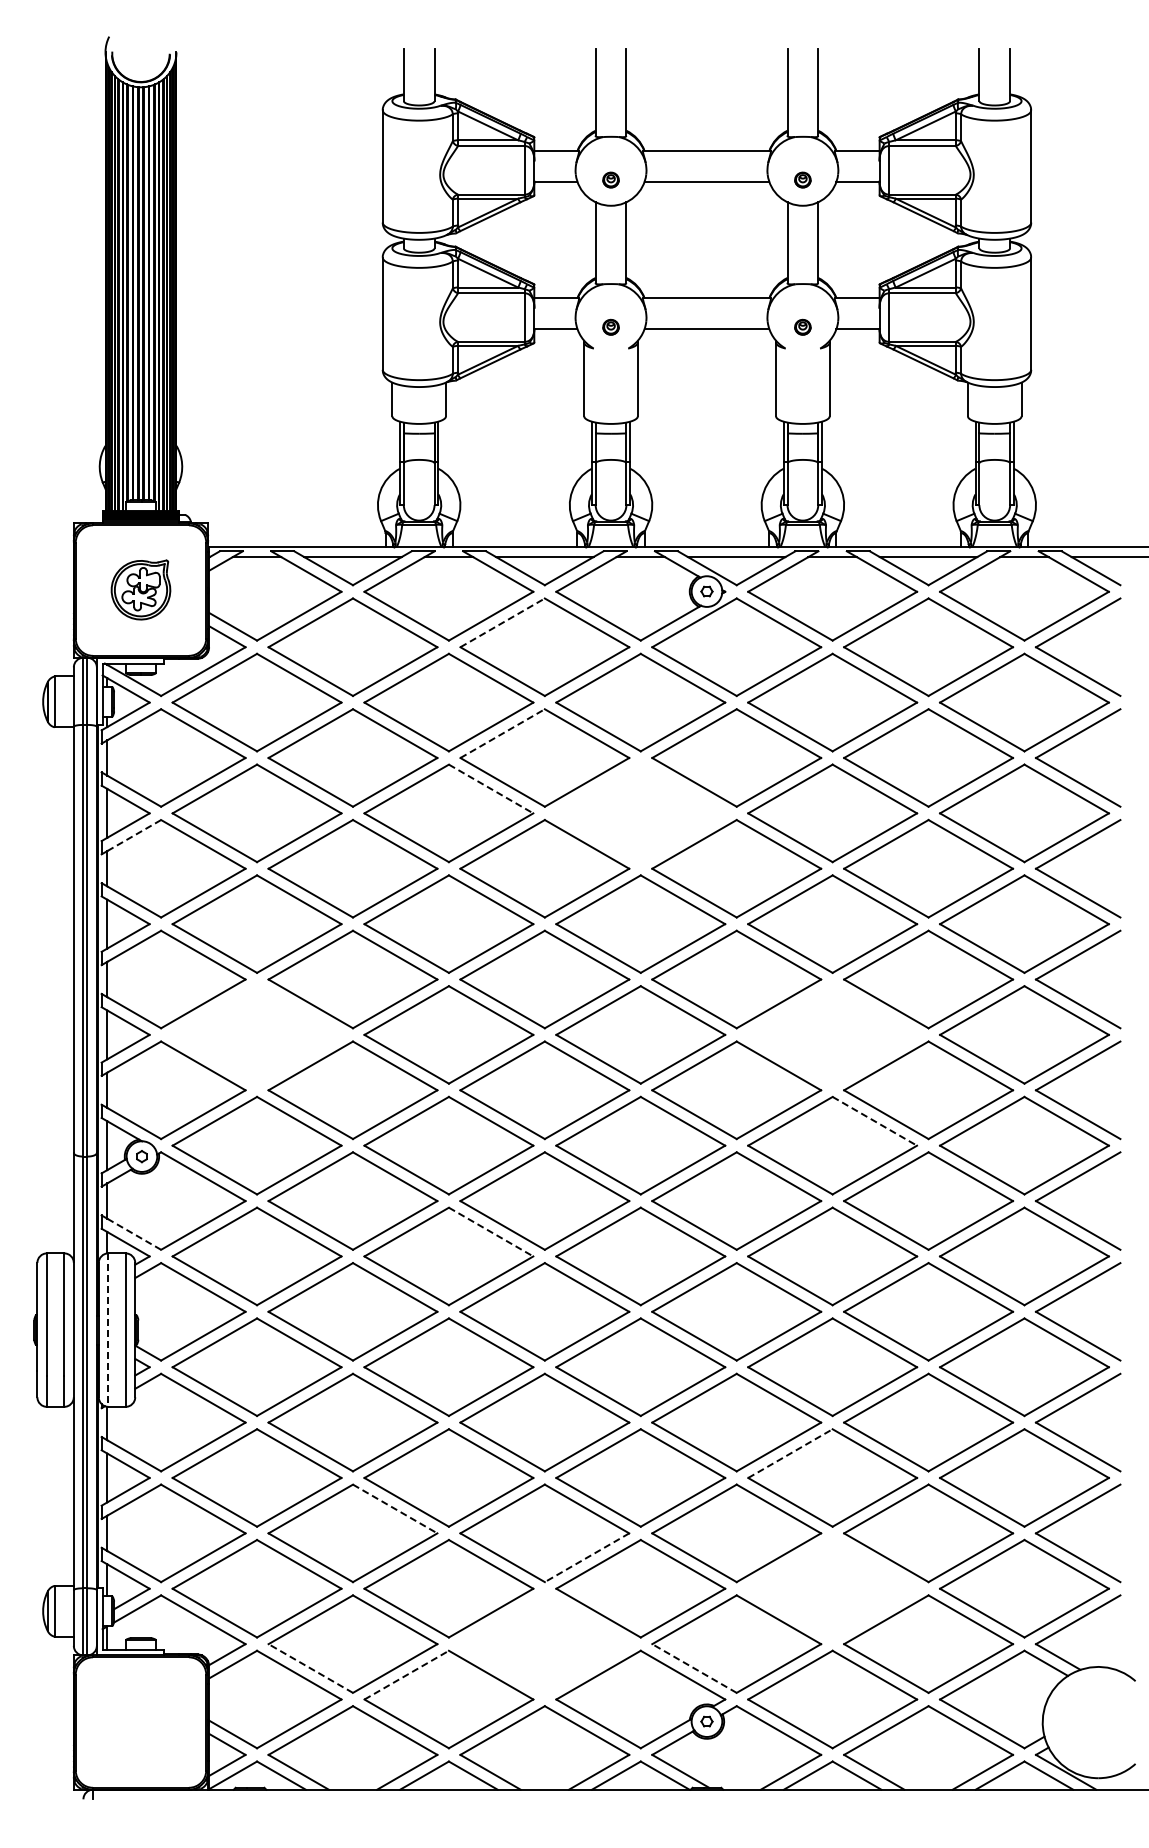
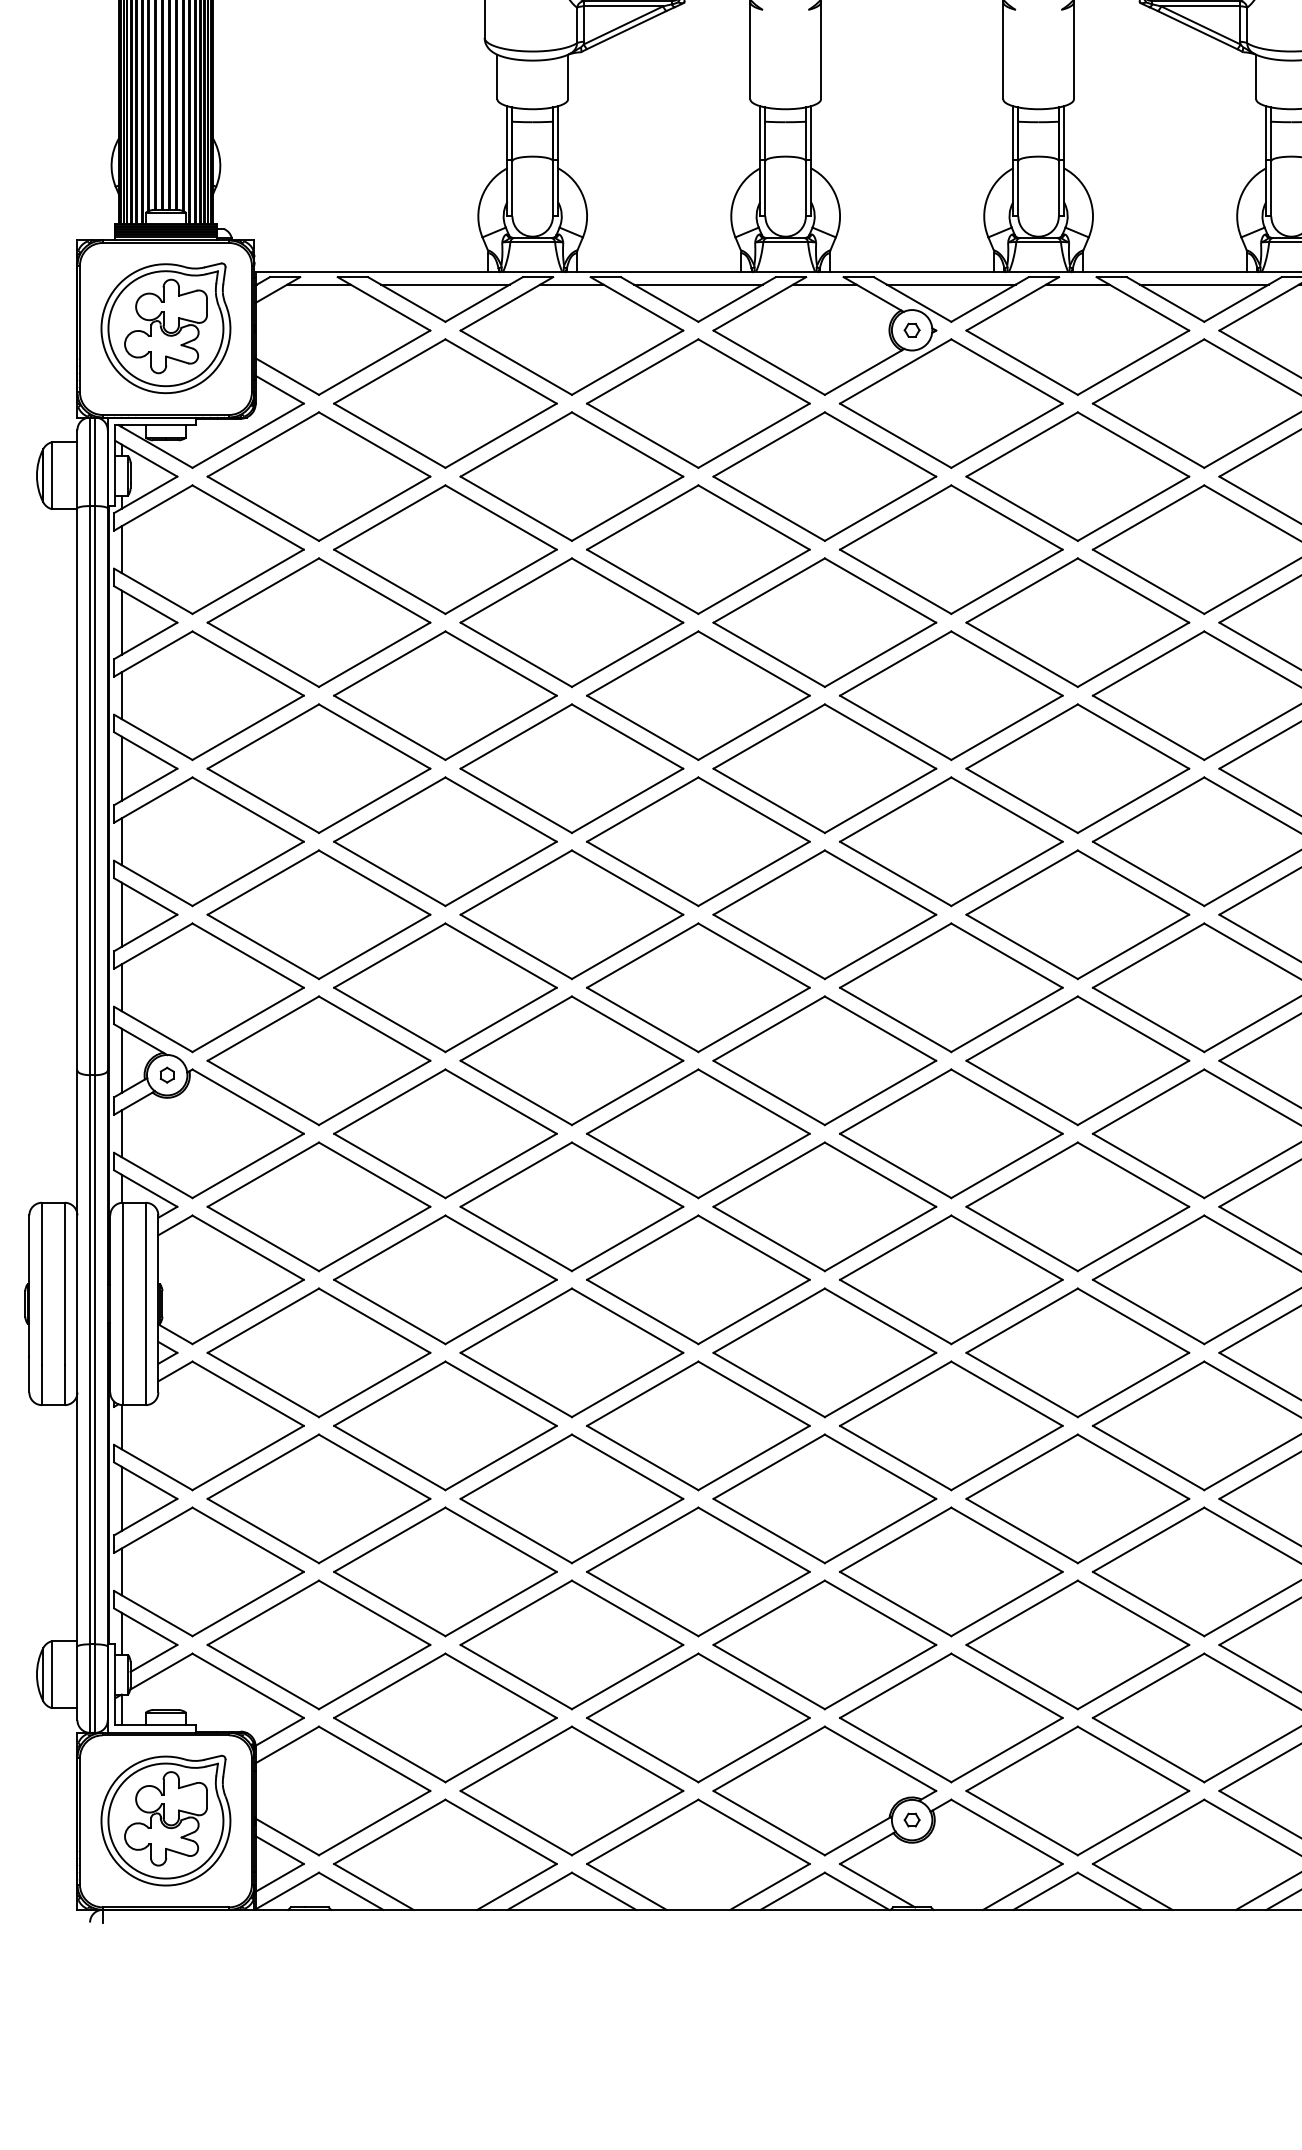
part: (140, 589) -> (165, 327), size x1.67
line: (502, 622) -> (642, 371), dashed -> solid
line: (502, 733) -> (642, 517), dashed -> solid
line: (491, 789) -> (628, 591), dashed -> solid
part: (640, 813) -> (824, 622), added
line: (134, 835) -> (157, 651), dashed -> solid
part: (256, 1034) -> (318, 914), added
part: (832, 1034) -> (1077, 914), added
line: (874, 1121) -> (1133, 1028), dashed -> solid
line: (491, 1232) -> (628, 1175), dashed -> solid
line: (133, 1234) -> (156, 1177), dashed -> solid
line: (108, 1330) -> (123, 1304), dashed -> solid
line: (790, 1453) -> (1022, 1466), dashed -> solid
line: (395, 1509) -> (501, 1540), dashed -> solid
line: (587, 1557) -> (754, 1603), dashed -> solid
part: (832, 1588) -> (1077, 1644), added
part: (544, 1643) -> (697, 1717), added
line: (310, 1668) -> (389, 1750), dashed -> solid
line: (694, 1668) -> (895, 1750), dashed -> solid
line: (406, 1675) -> (515, 1759), dashed -> solid
part: (140, 1721) -> (165, 1819), added

